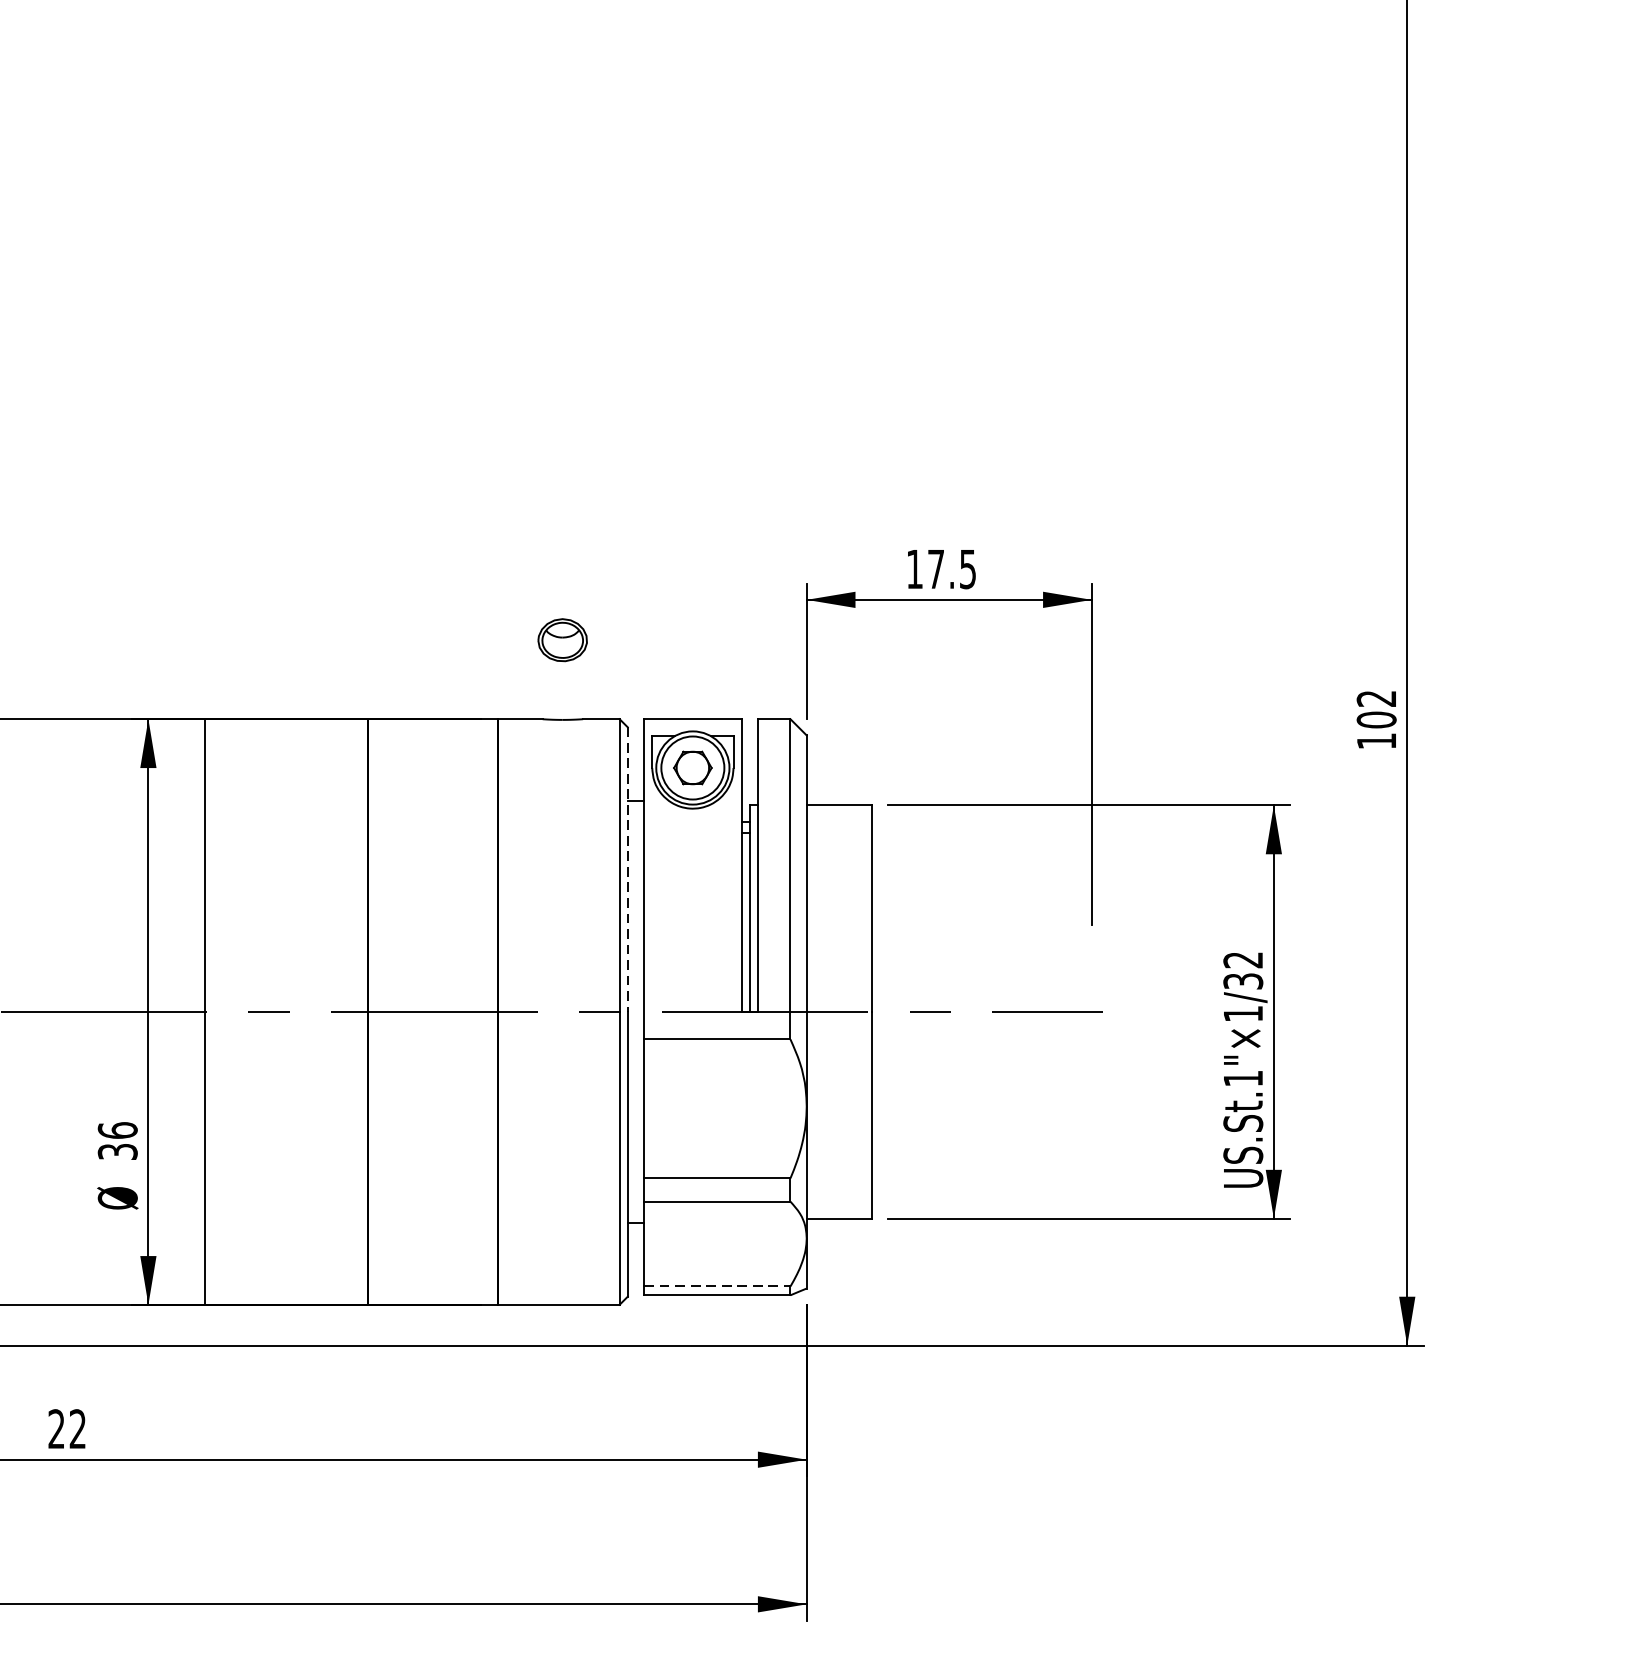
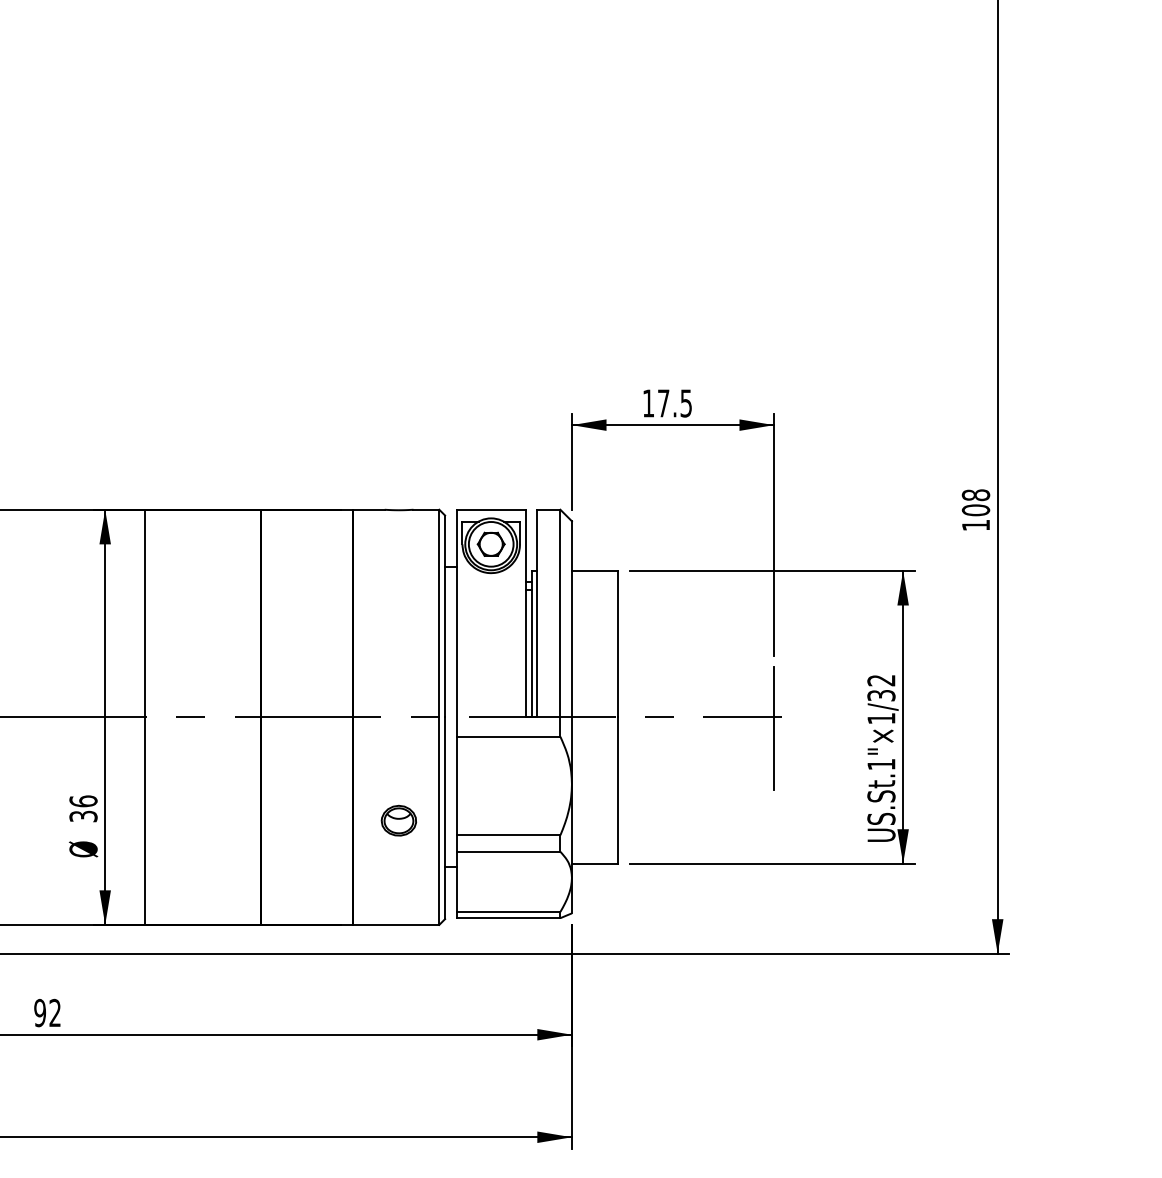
part: (562, 639) -> (398, 820), moved
text: (1375, 699) -> (975, 495), 102 -> 108
line: (628, 869) -> (445, 616), dashed -> solid
line: (1092, 1027) -> (774, 728), added
line: (717, 1285) -> (508, 911), dashed -> solid
text: (55, 1429) -> (39, 1013), 22 -> 92

